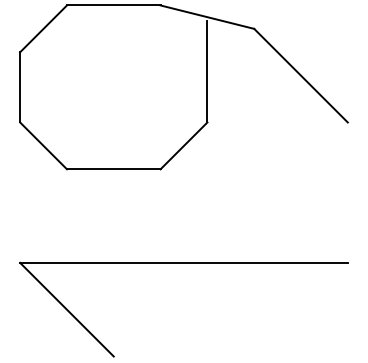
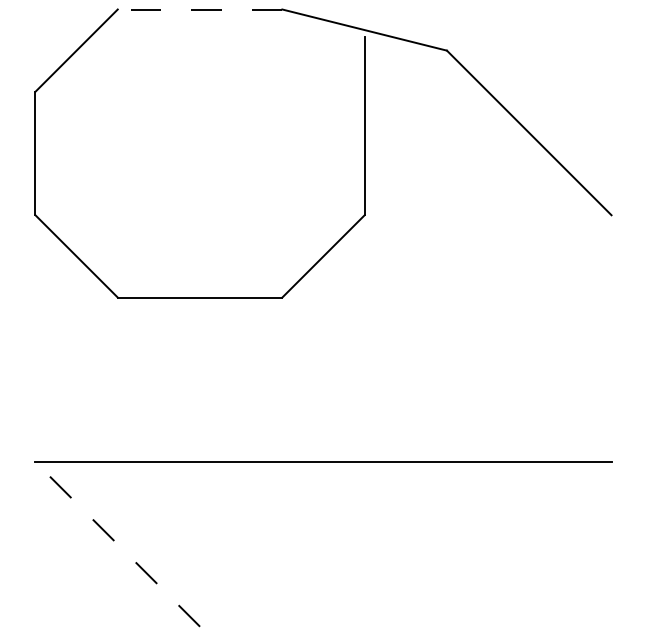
line: (113, 5) -> (199, 9), solid -> dashed
line: (66, 309) -> (116, 544), solid -> dashed

